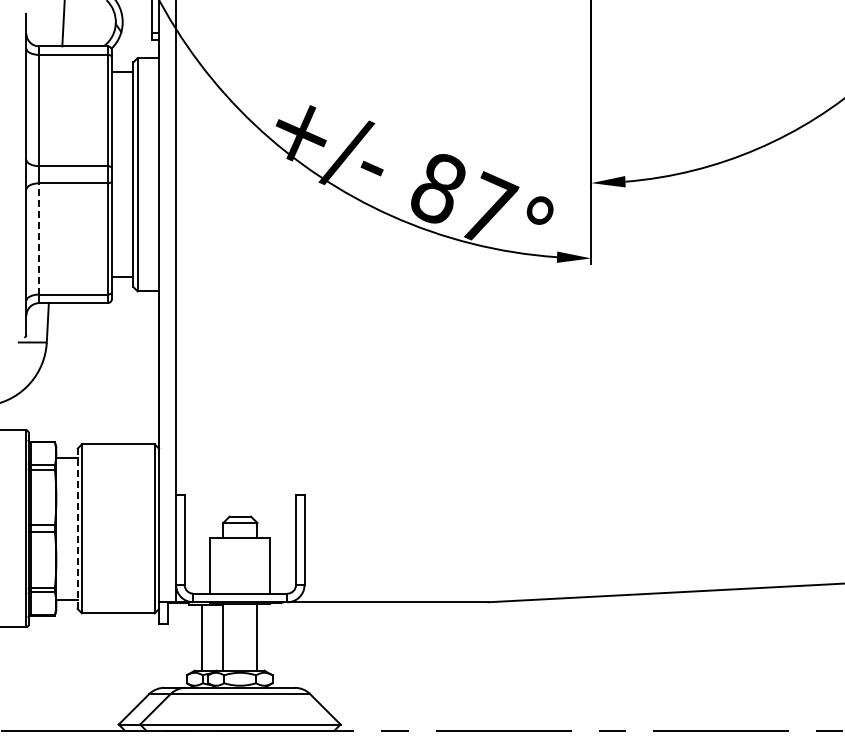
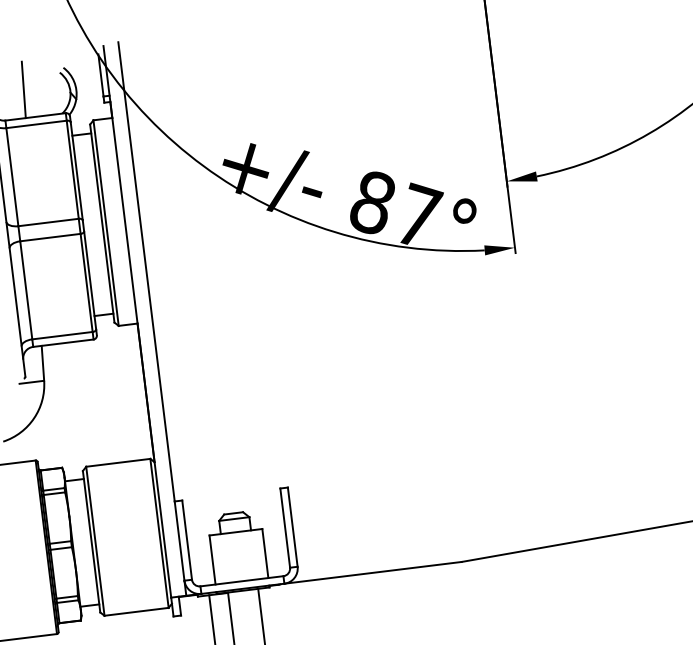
line: (39, 238) -> (26, 289), dashed -> solid
line: (77, 528) -> (91, 541), dashed -> solid

